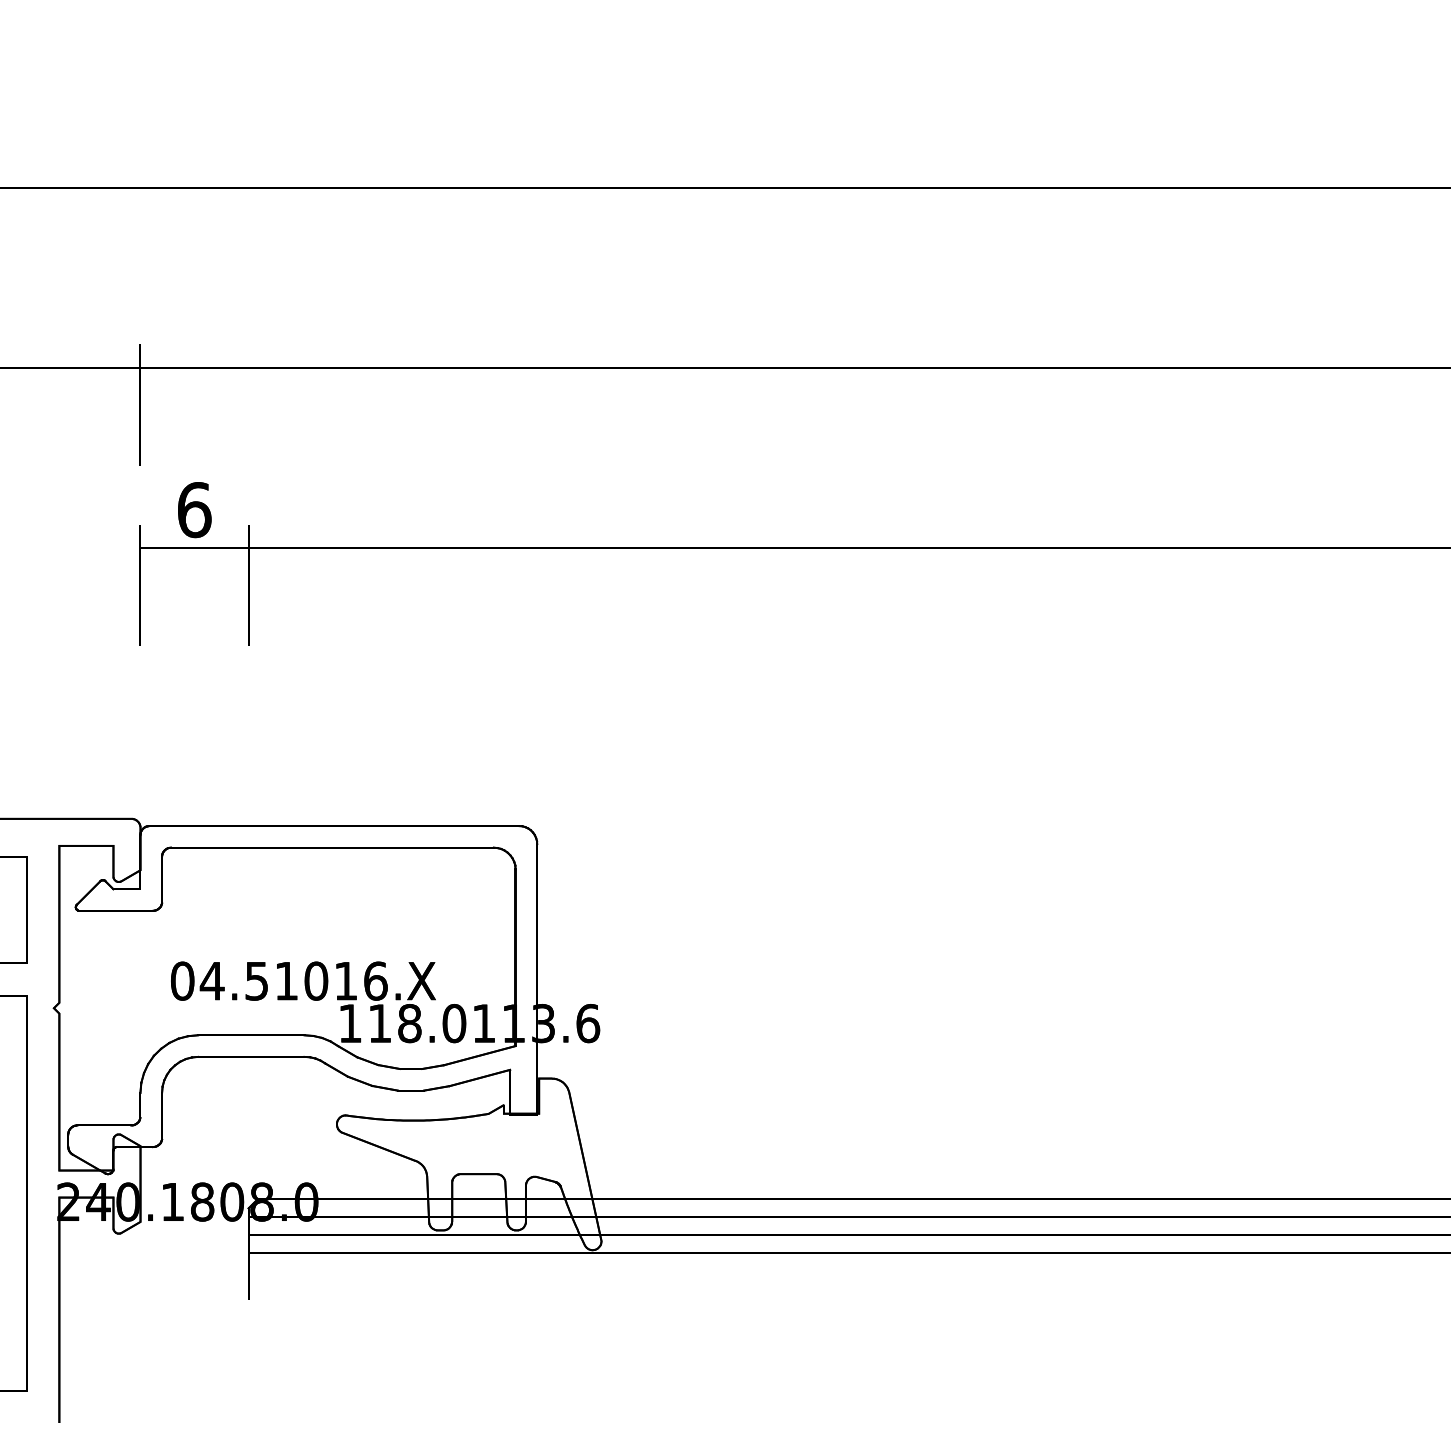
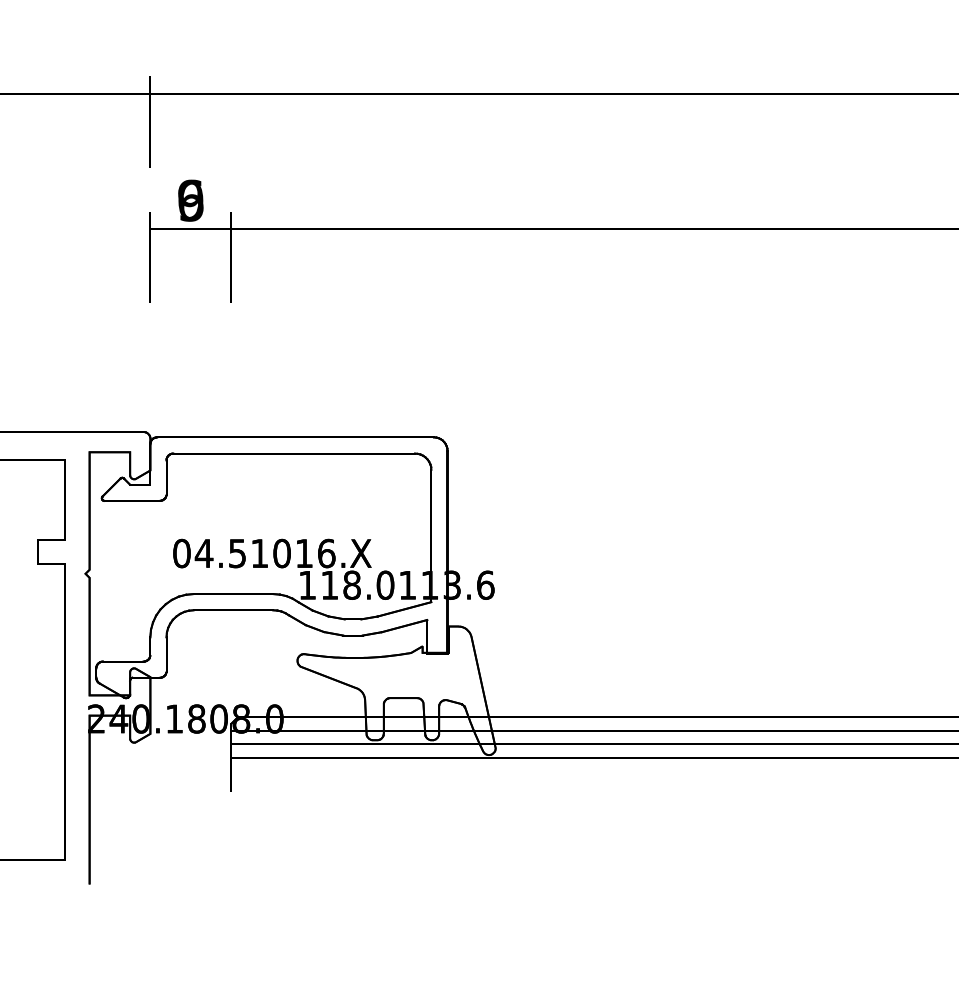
text: (194, 510) -> (190, 201), 6 -> 9

